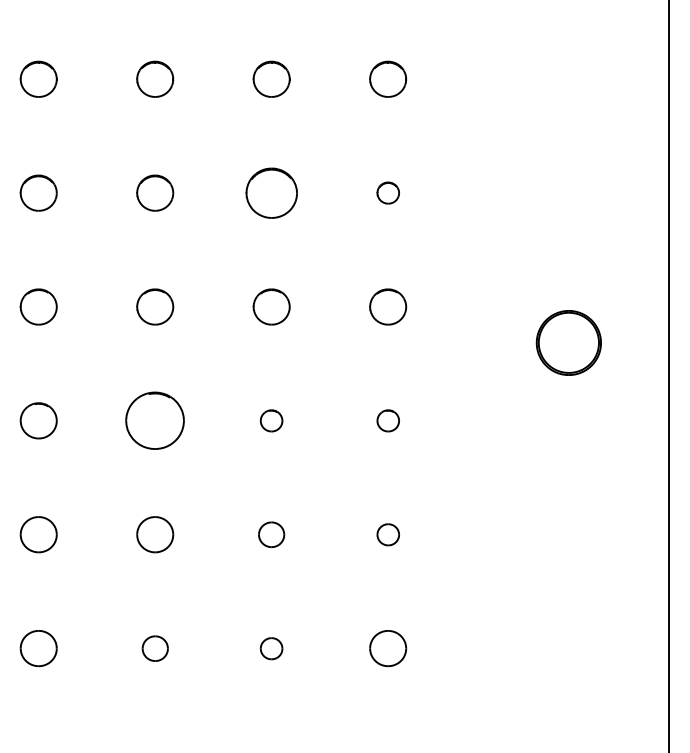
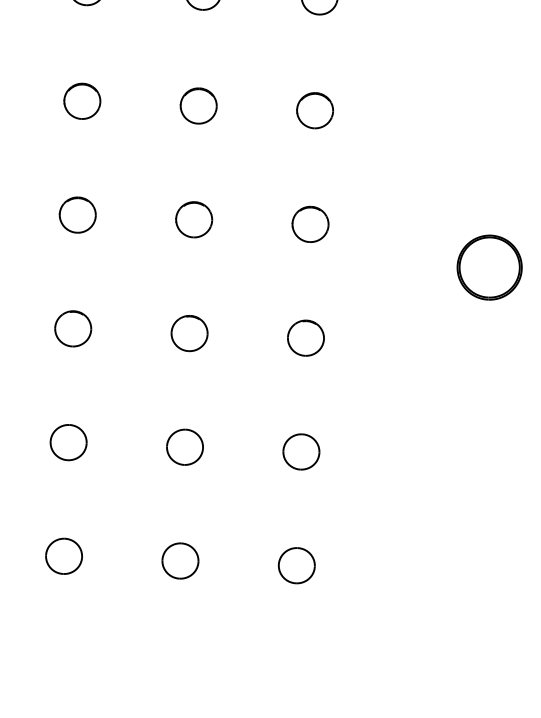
part: (271, 192) -> (198, 105), size x0.71
part: (388, 192) -> (315, 110), size x1.67
part: (155, 420) -> (73, 328), size x0.62
part: (271, 420) -> (189, 333), size x1.67
part: (388, 420) -> (306, 337), size x1.67
part: (271, 534) -> (184, 447), size x1.43
part: (388, 534) -> (301, 451), size x1.67
part: (155, 648) -> (64, 556), size x1.43
part: (271, 648) -> (180, 560), size x1.67

